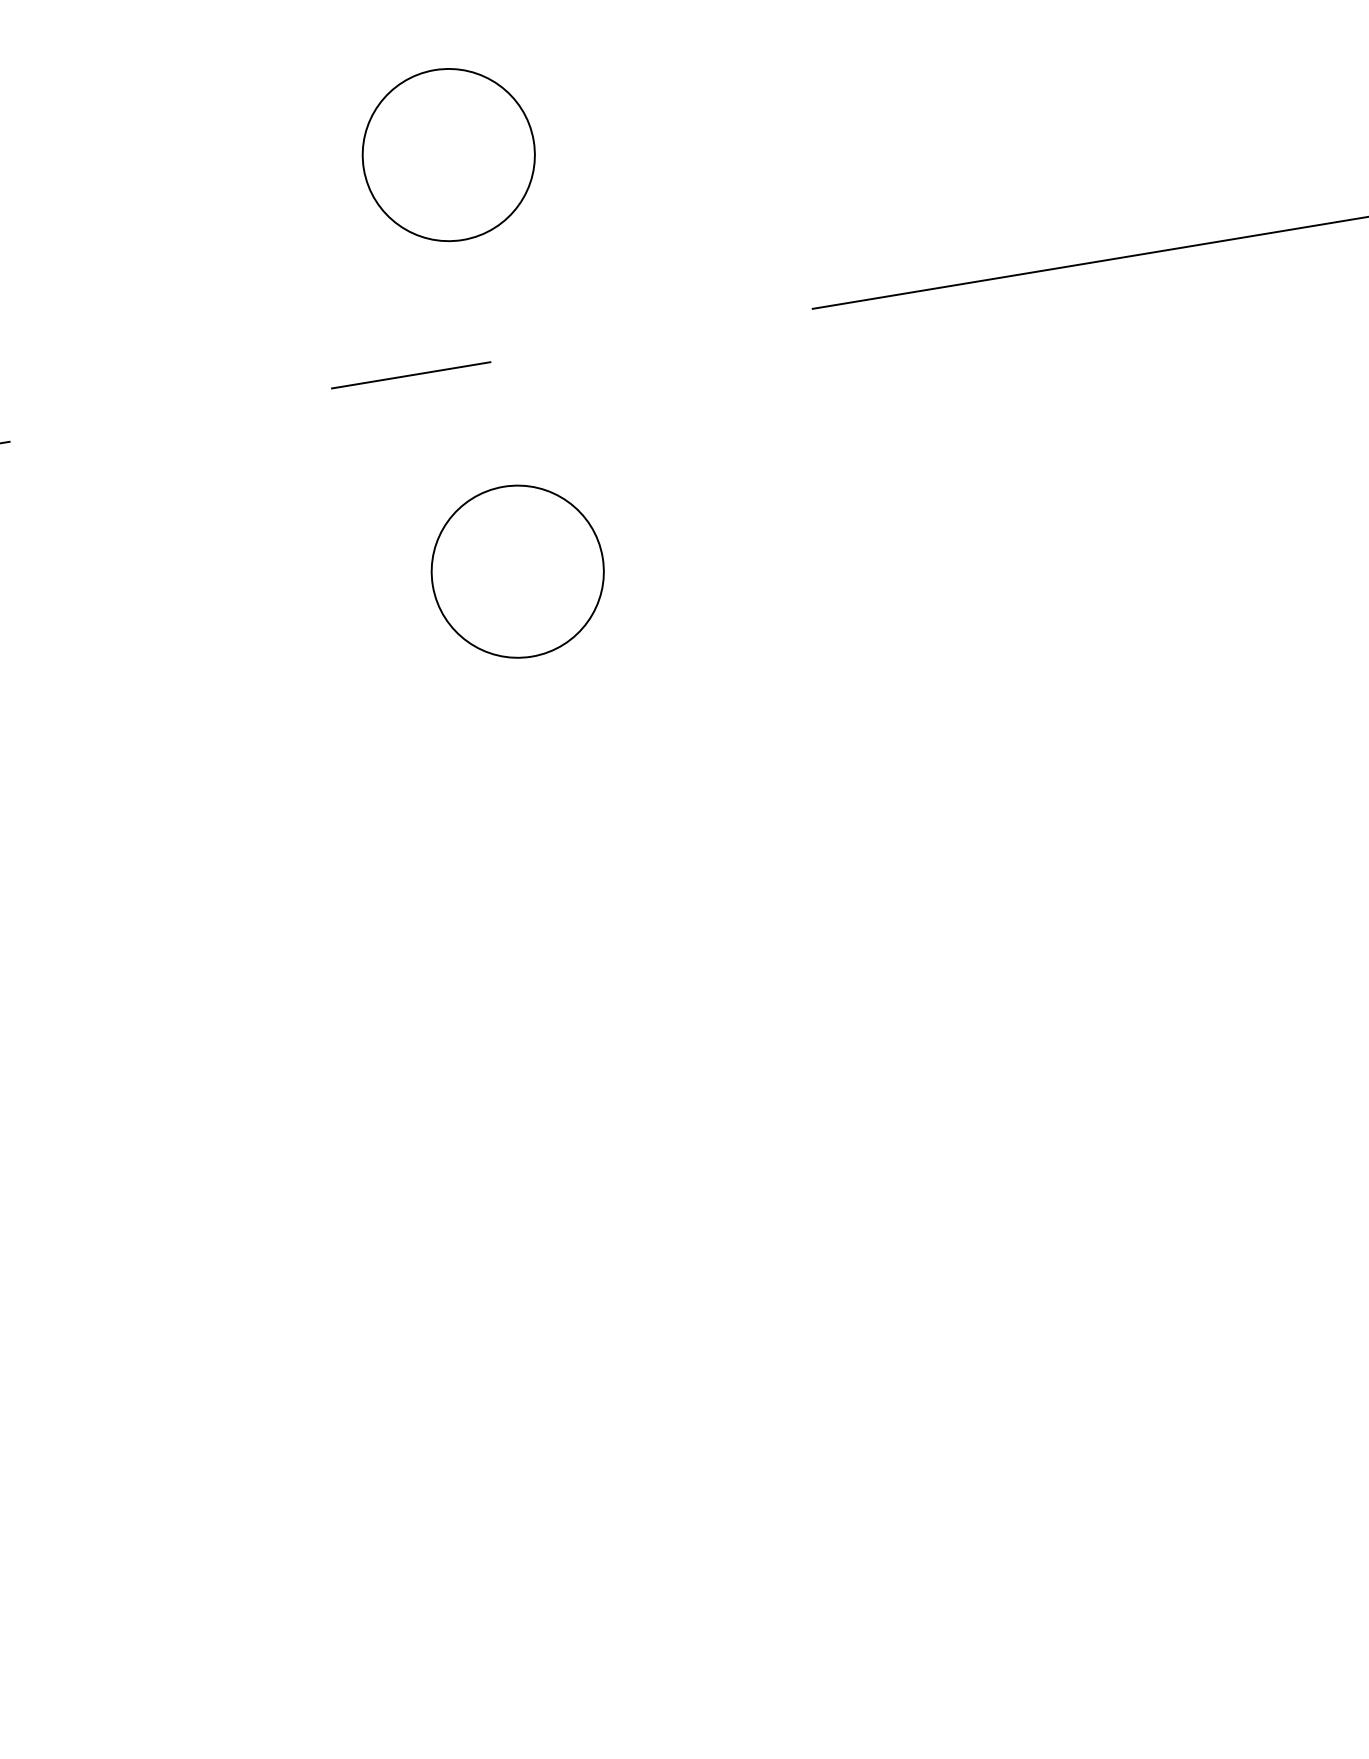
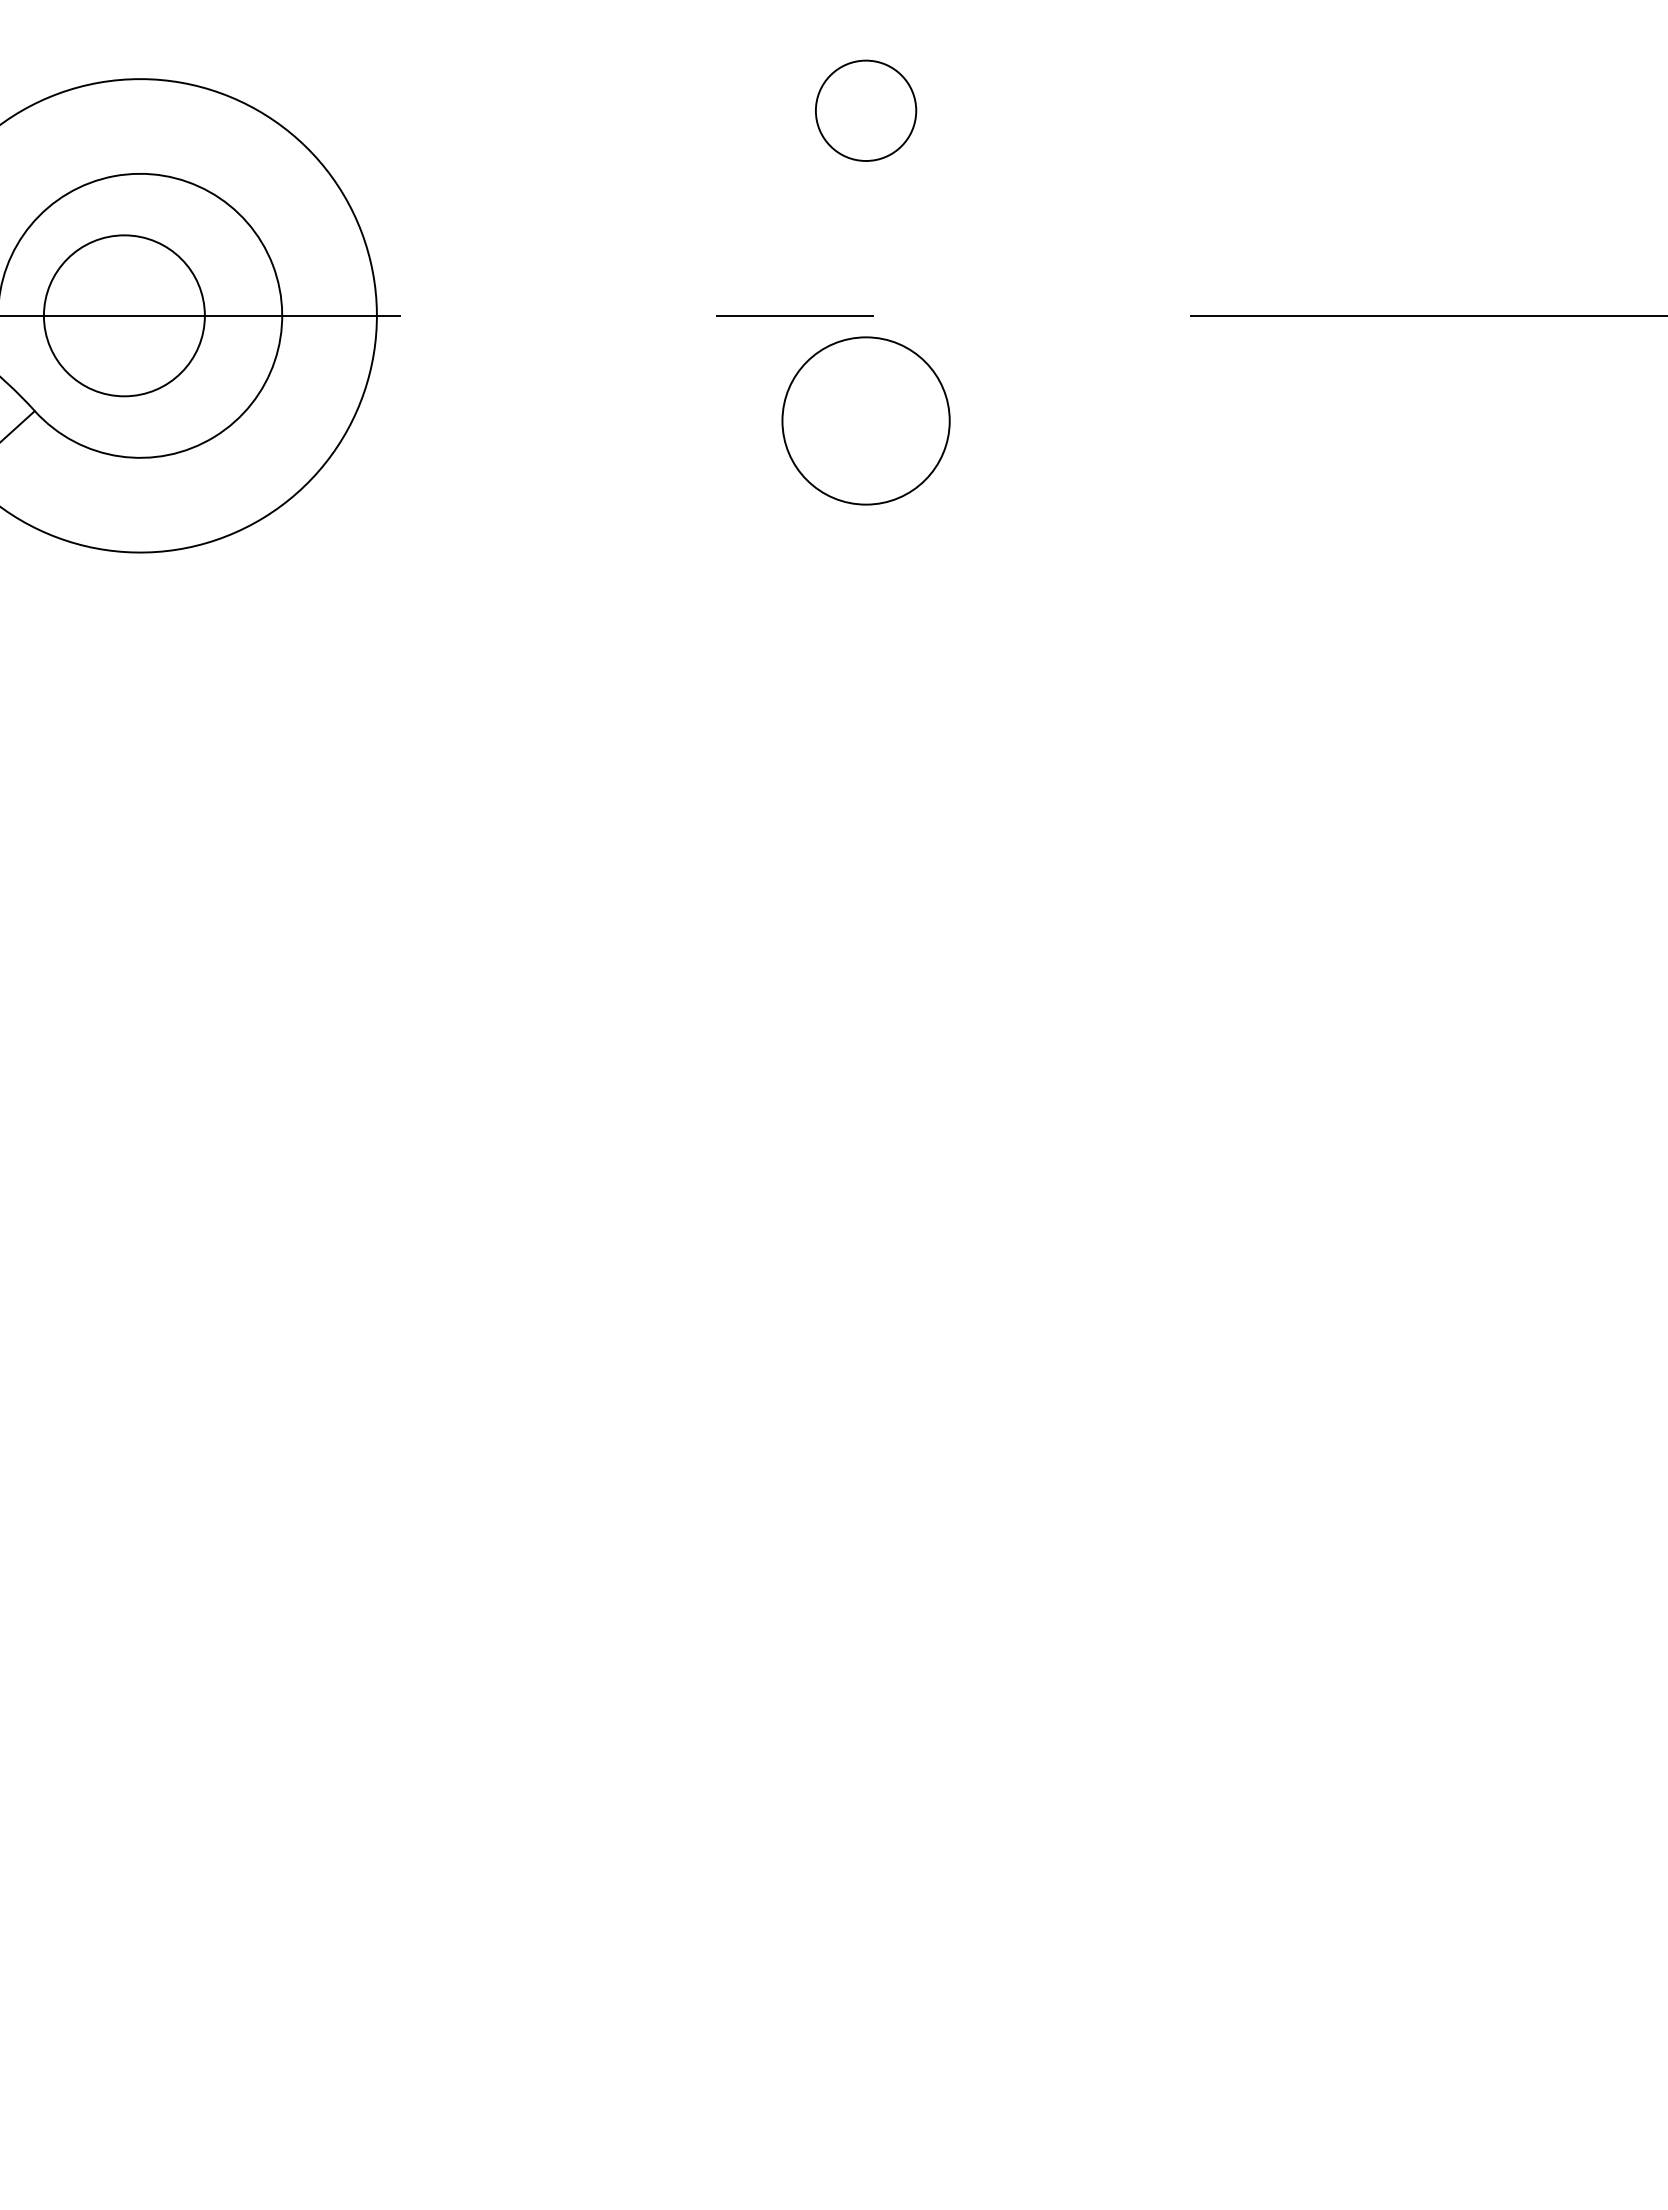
circle: (448, 154) -> (865, 110), size x0.6
circle: (517, 571) -> (865, 420), moved

